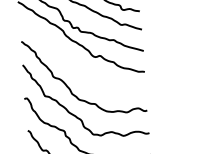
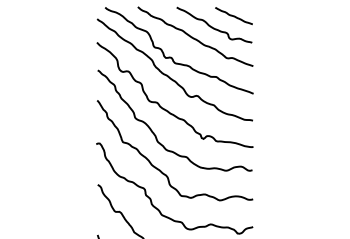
curve: (76, 68) -> (166, 109), added

